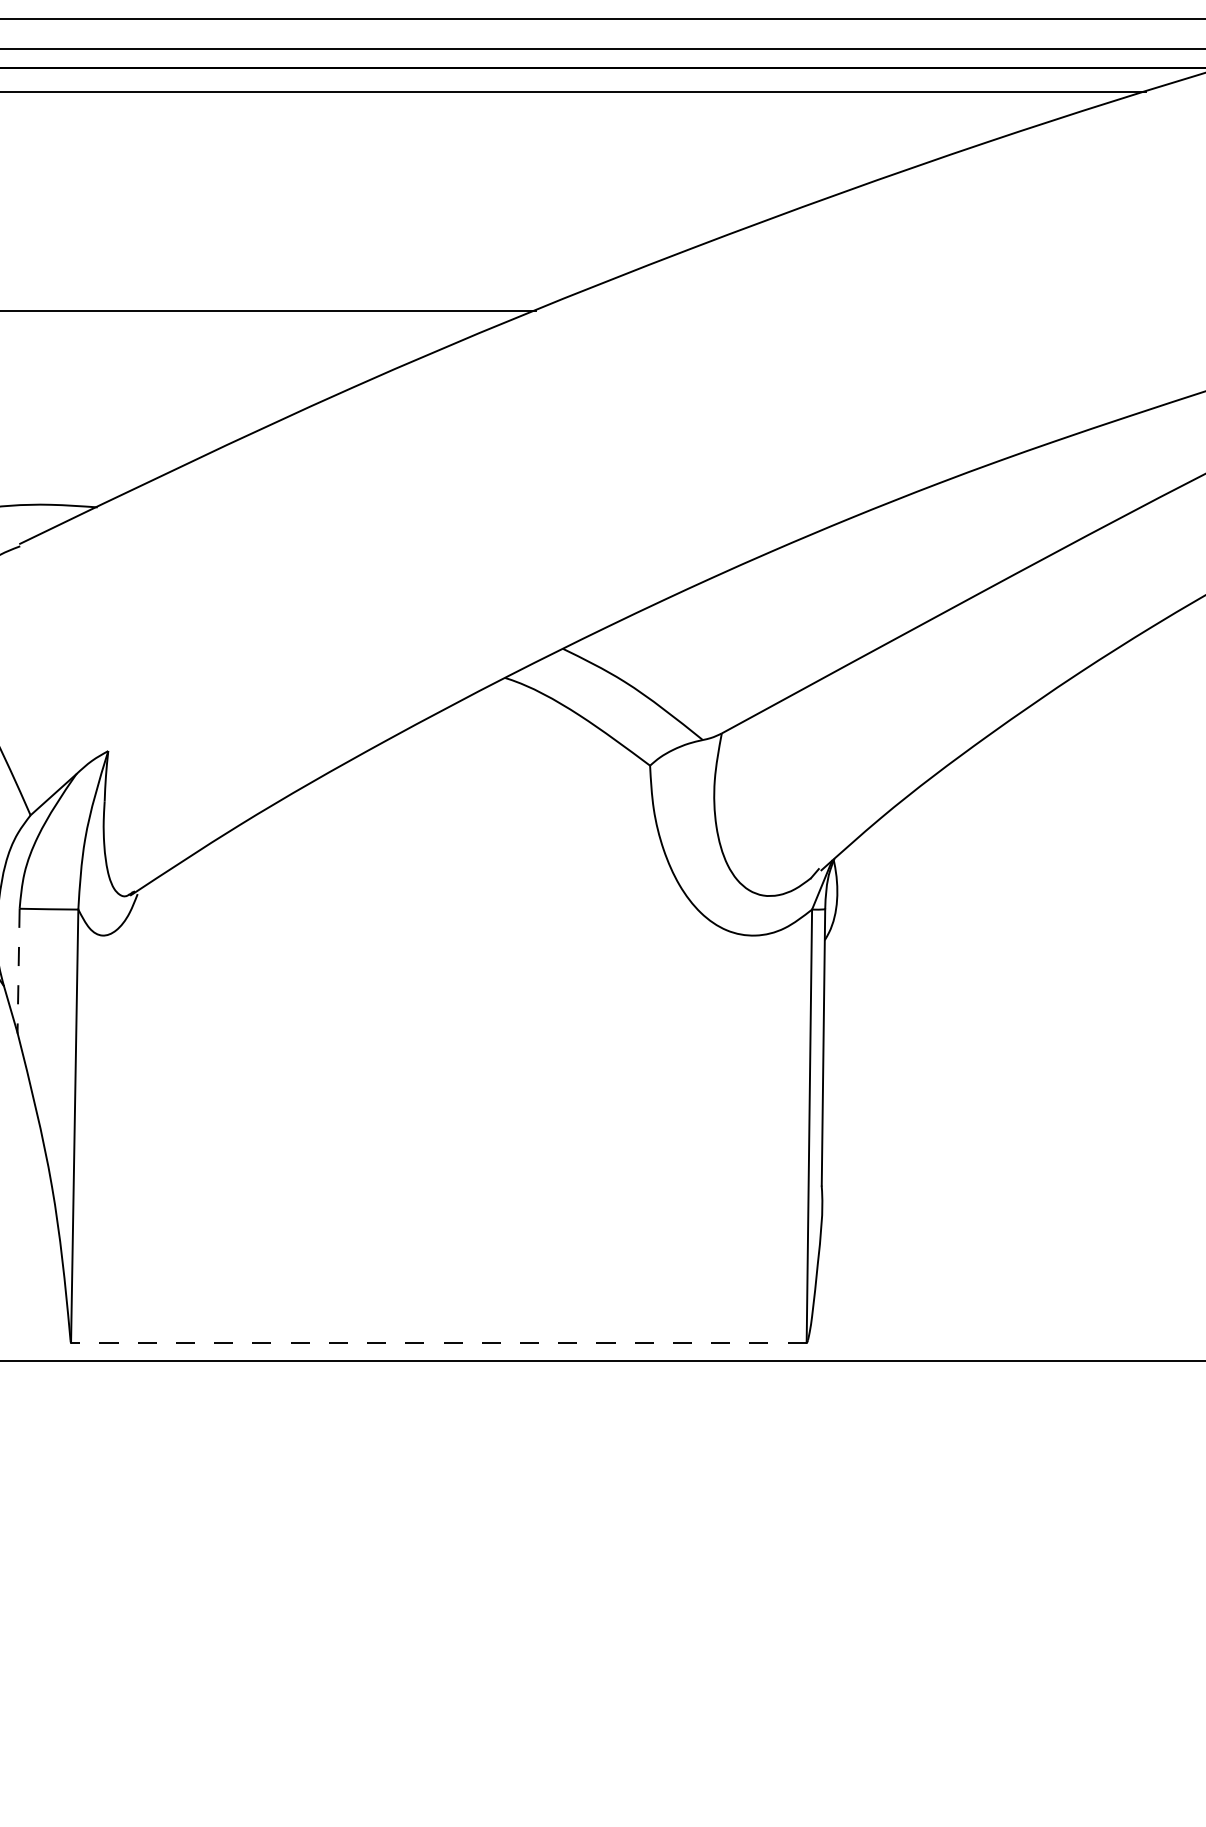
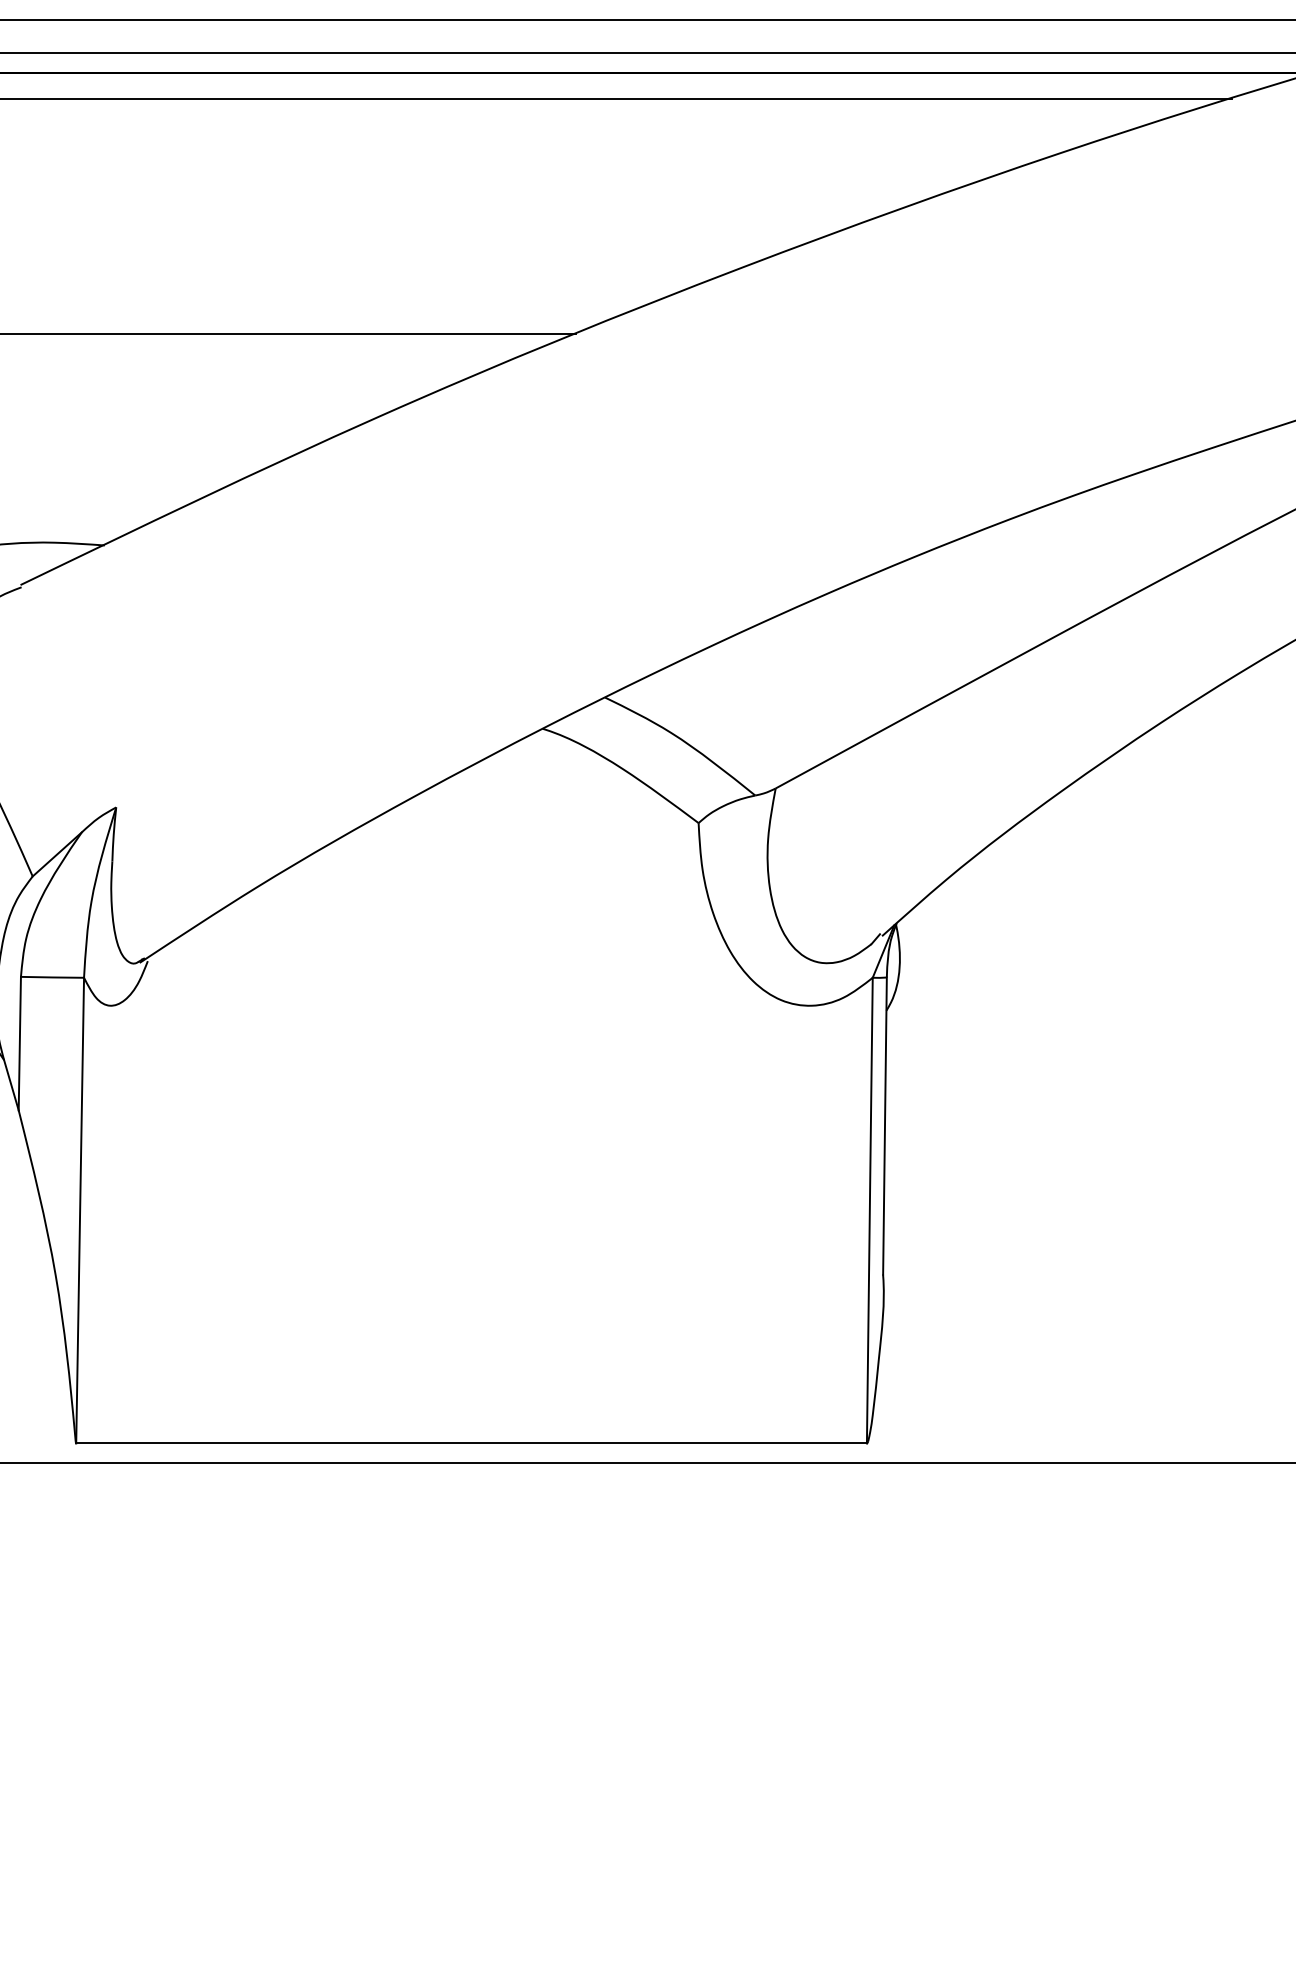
line: (18, 971) -> (19, 1044), dashed -> solid
line: (438, 1342) -> (471, 1443), dashed -> solid

